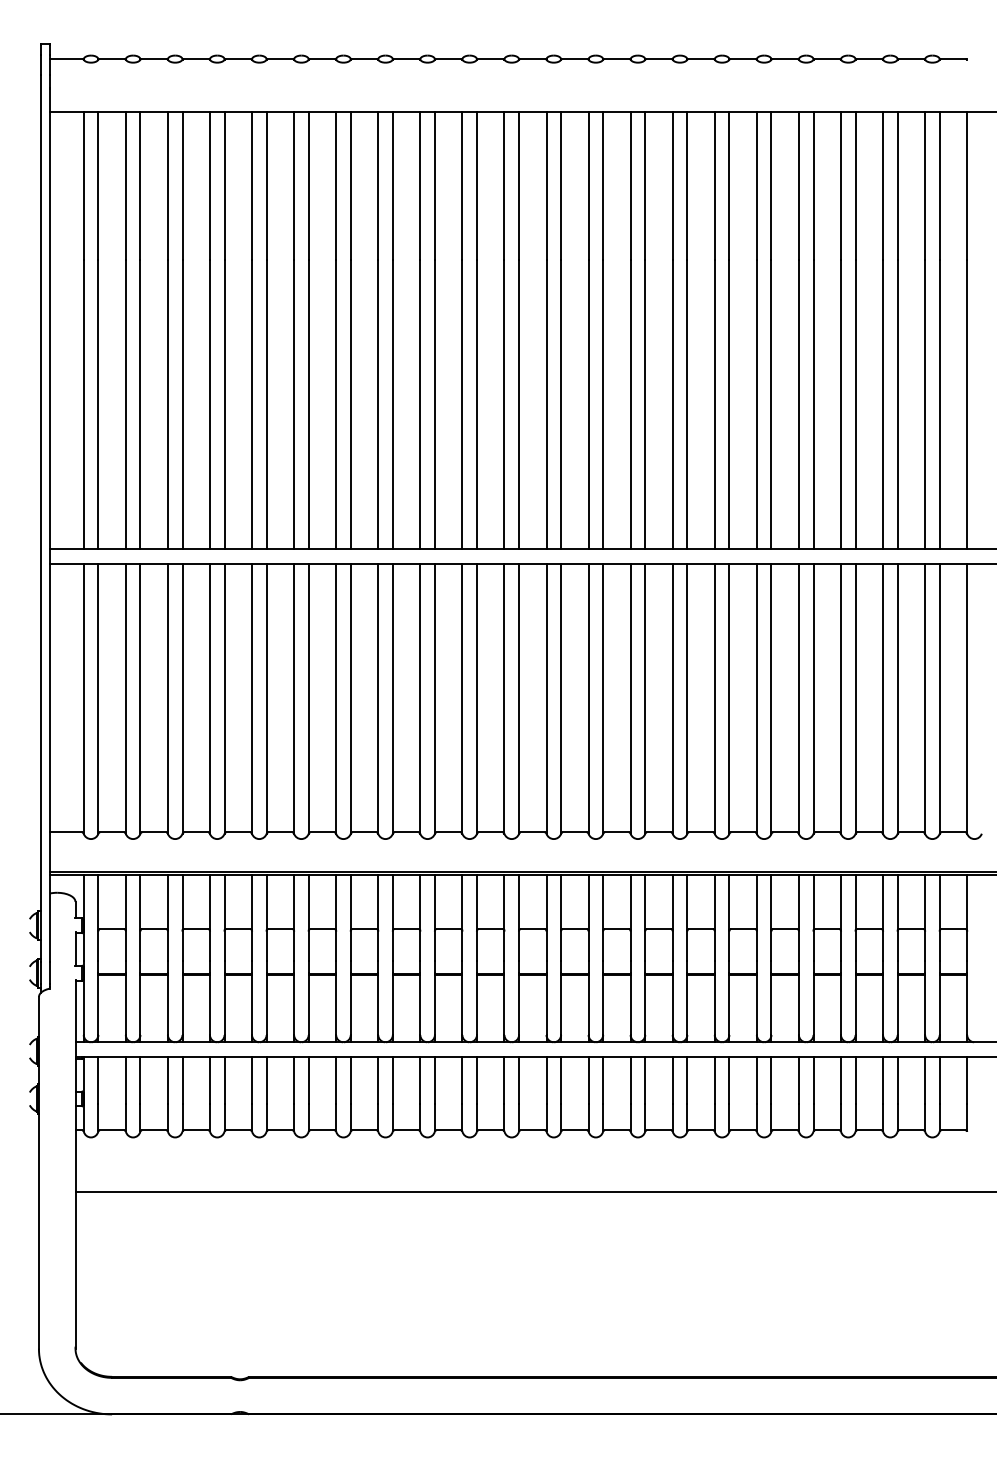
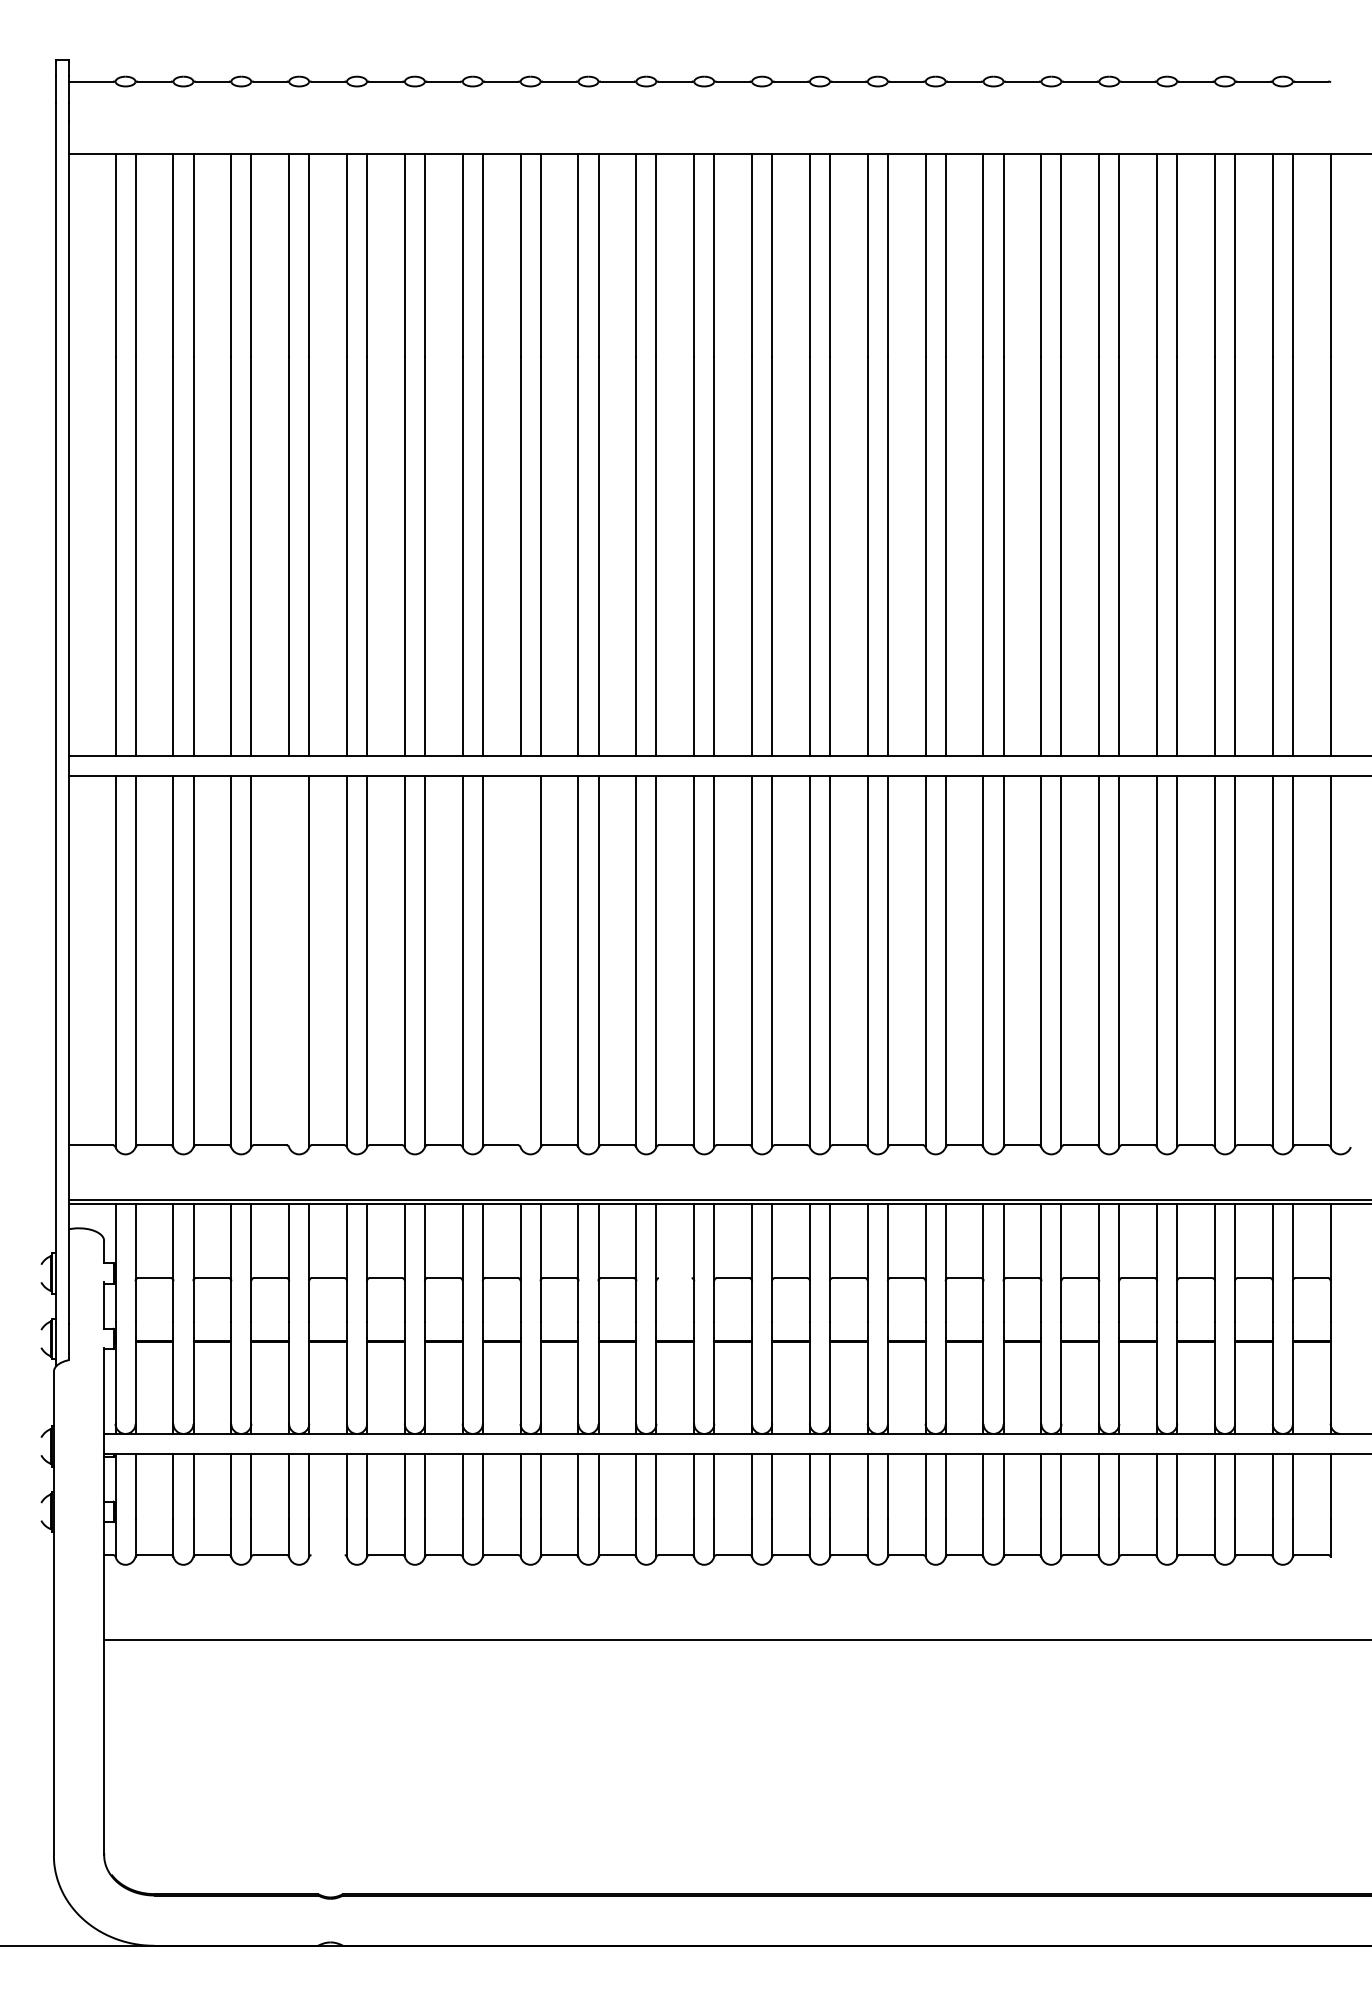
line: (210, 698) -> (289, 961), removed
line: (378, 698) -> (520, 961), removed
line: (490, 929) -> (674, 1278), removed
line: (237, 1130) -> (327, 1555), removed

